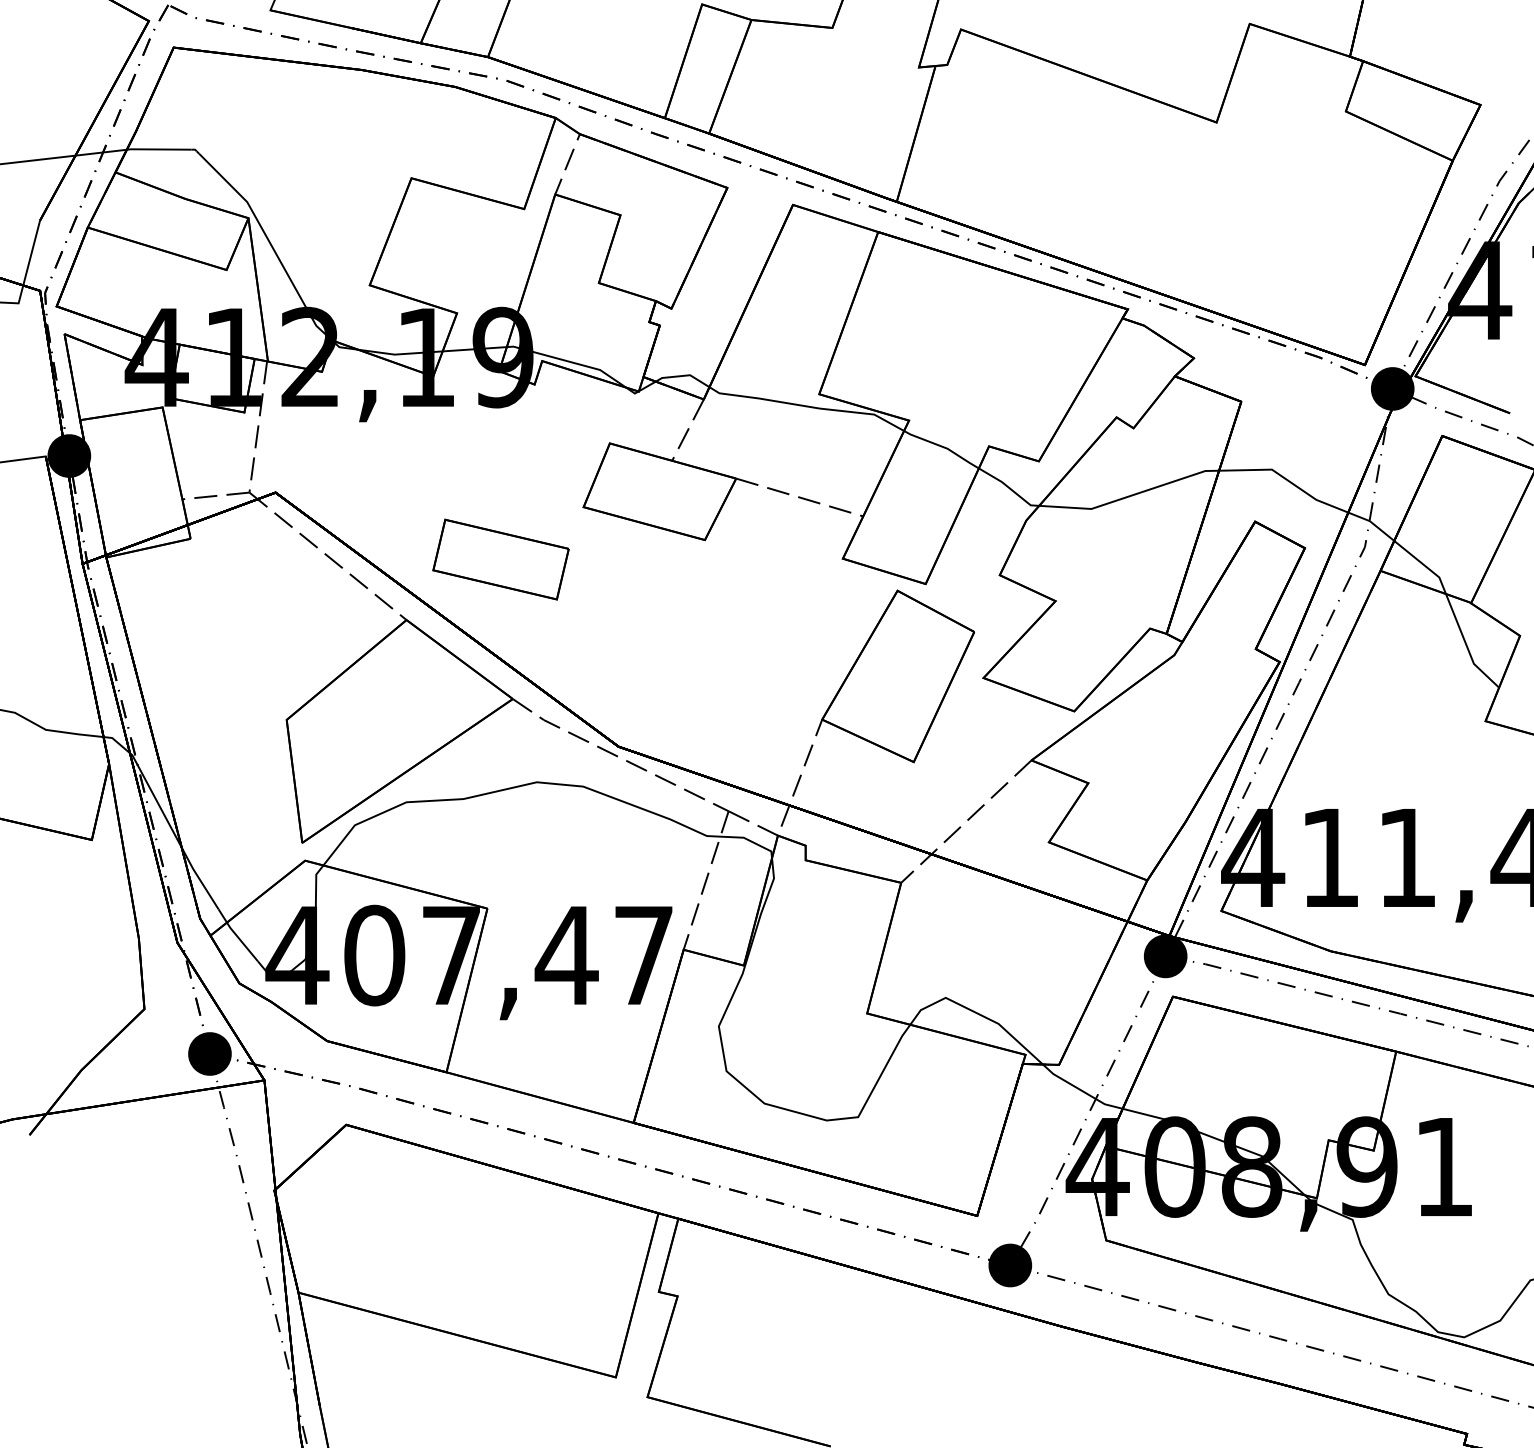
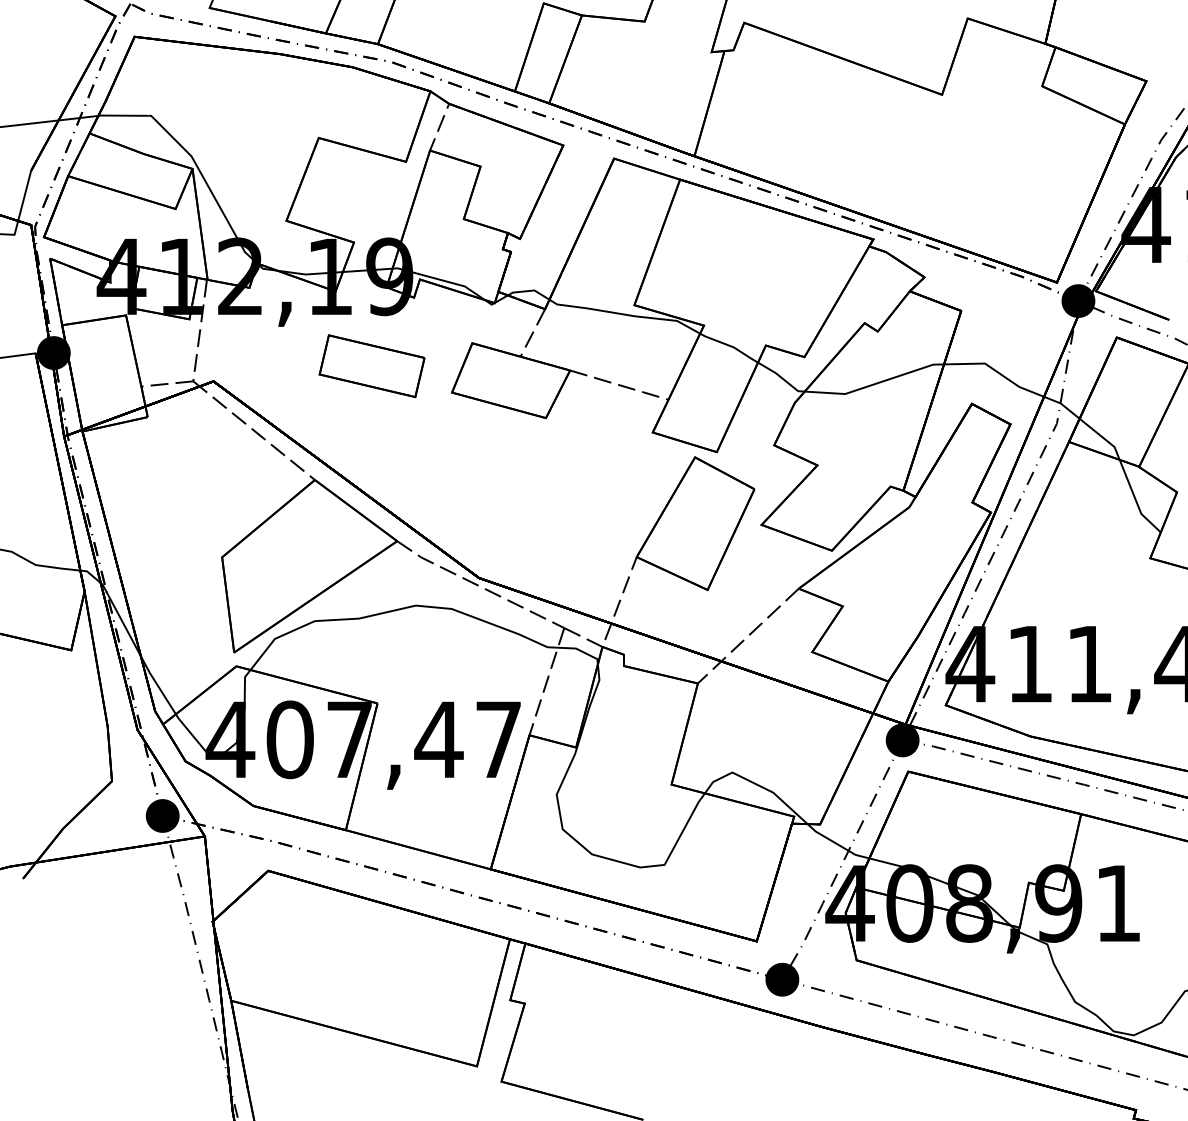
part: (500, 559) -> (371, 366), moved

